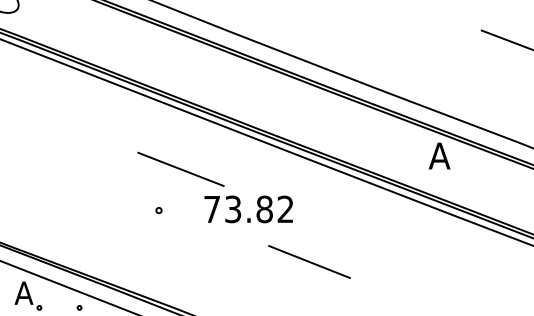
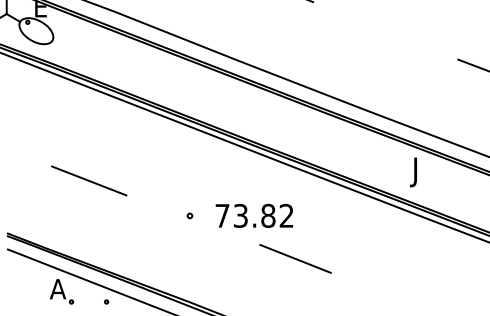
text: (438, 159) -> (420, 172), A -> J
line: (181, 168) -> (89, 180), moved
part: (158, 210) -> (189, 215), moved
line: (309, 261) -> (295, 258), moved

